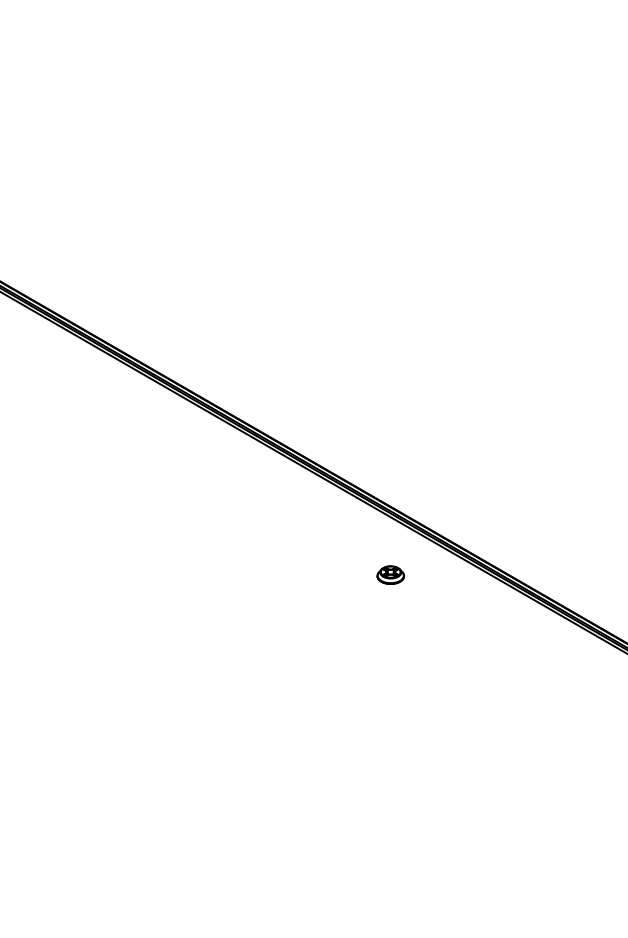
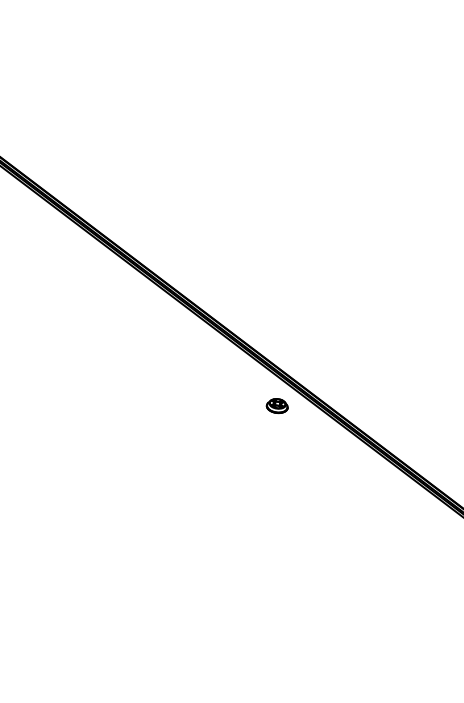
part: (390, 574) -> (277, 405), moved

